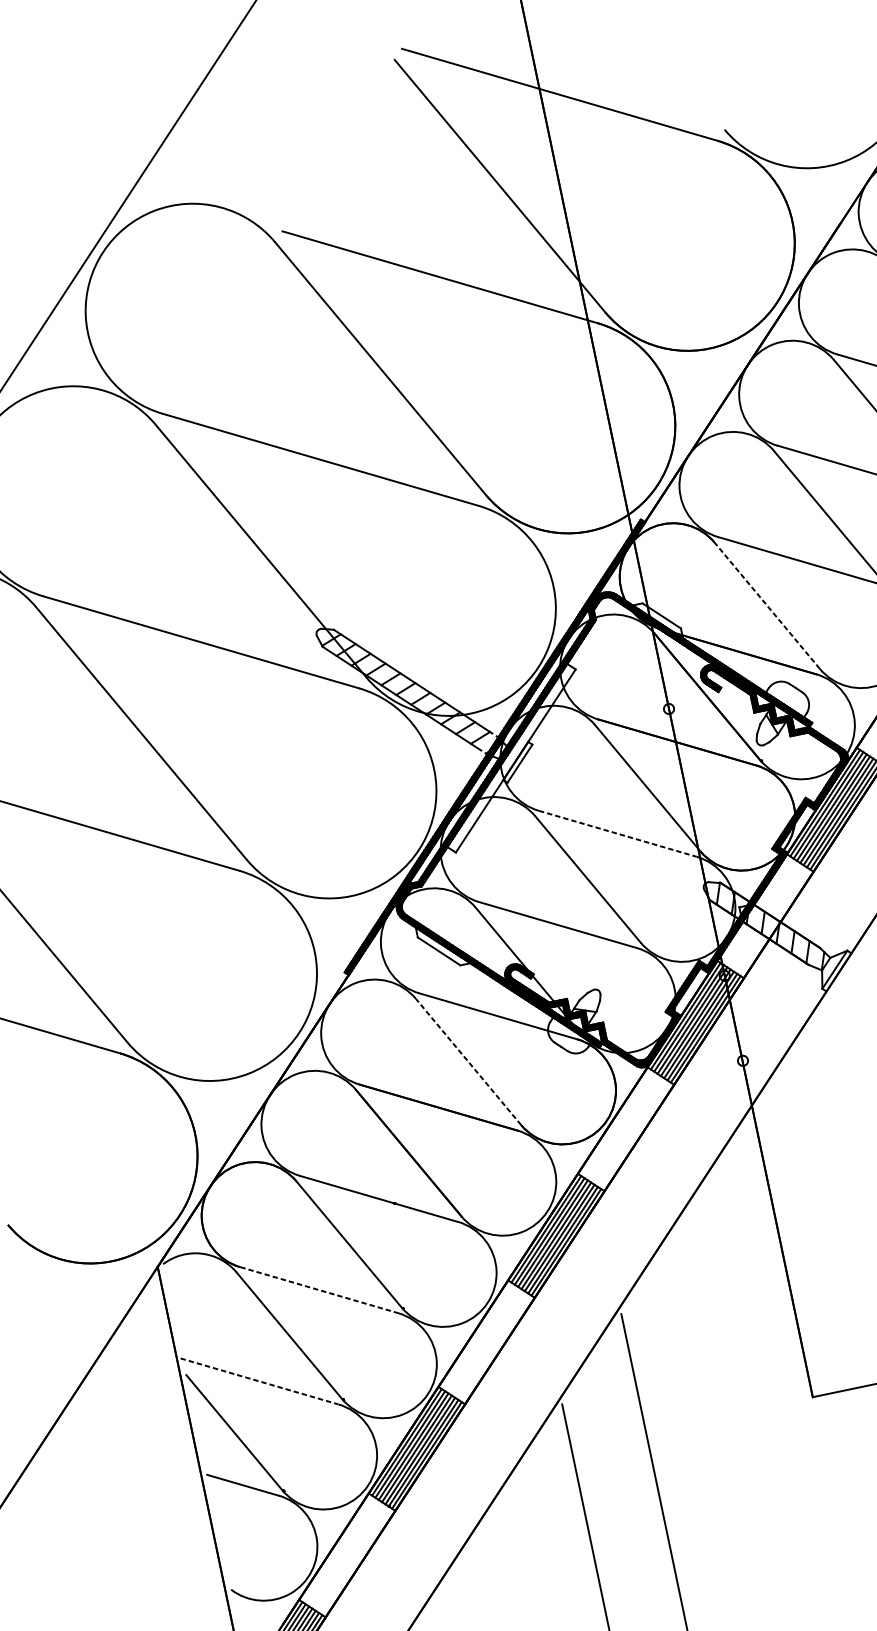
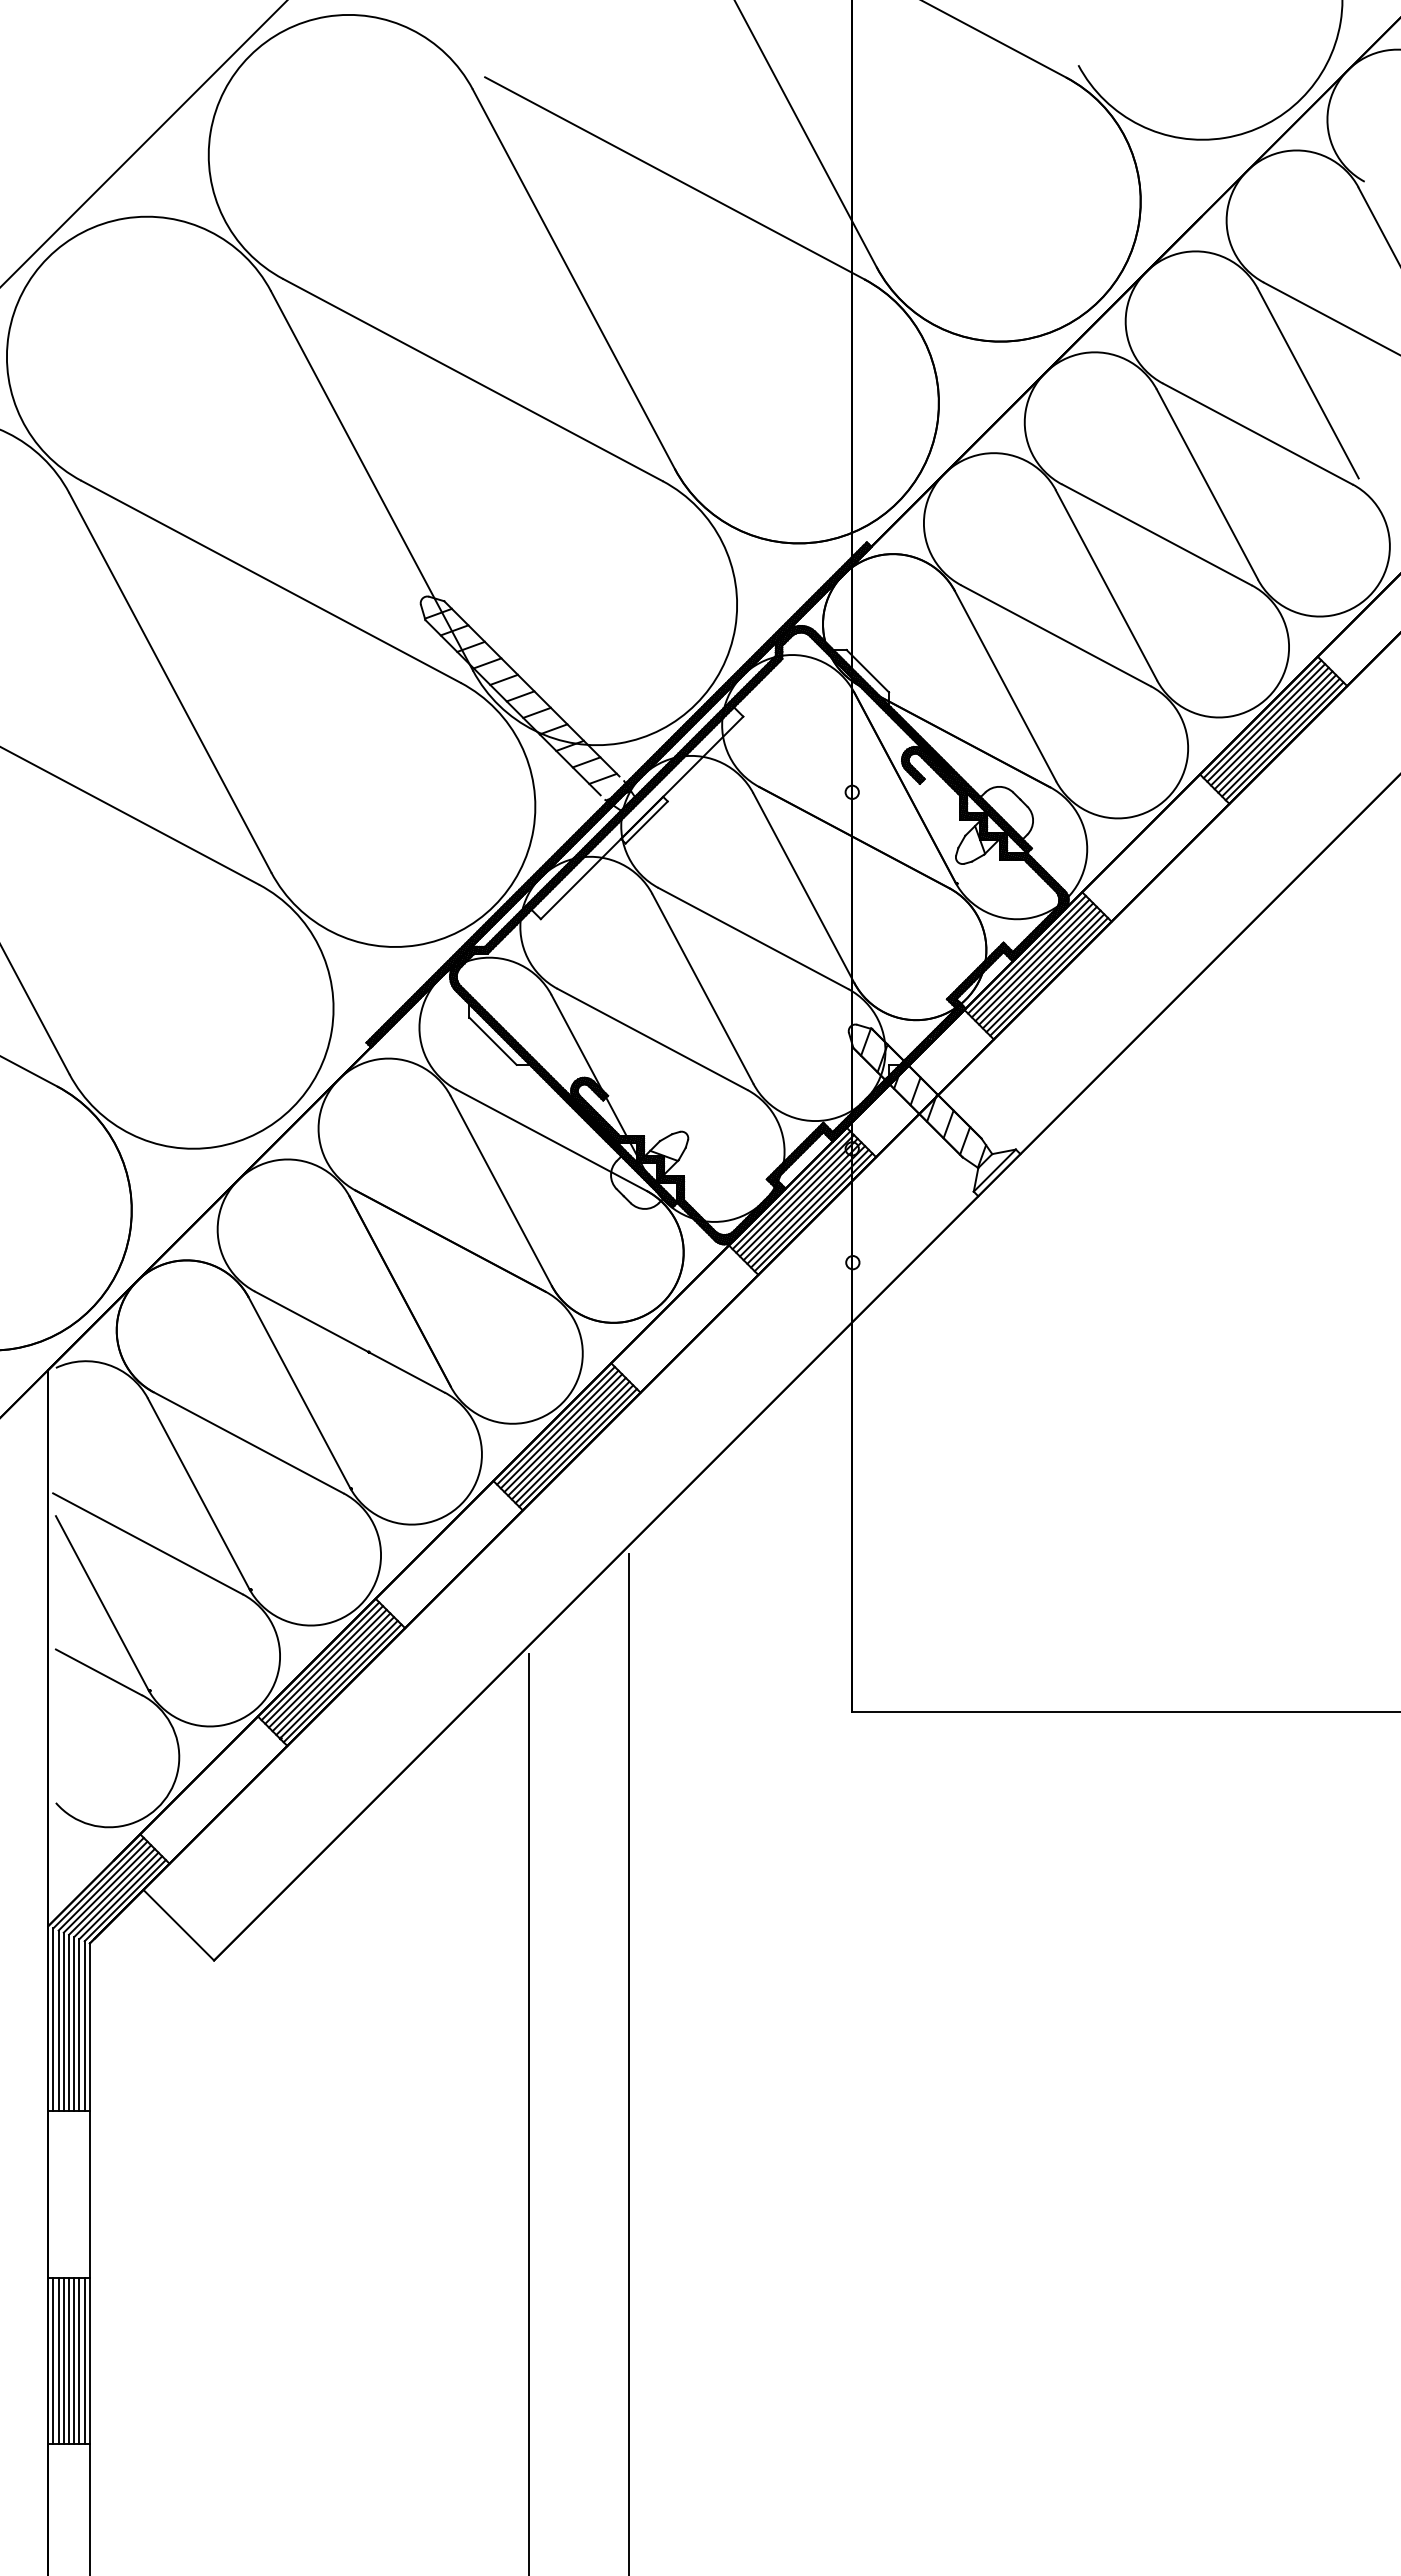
line: (767, 605) -> (1005, 685), dashed -> solid
line: (617, 833) -> (753, 938), dashed -> solid
line: (468, 1061) -> (500, 1190), dashed -> solid
line: (319, 1290) -> (249, 1443), dashed -> solid
line: (260, 1381) -> (148, 1544), dashed -> solid

